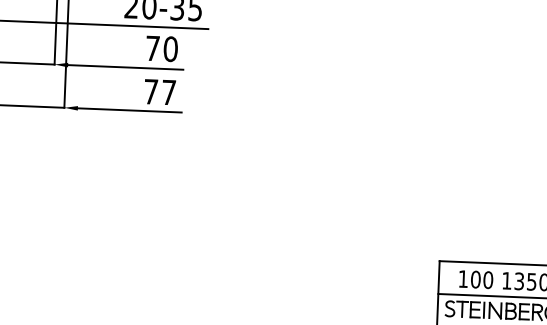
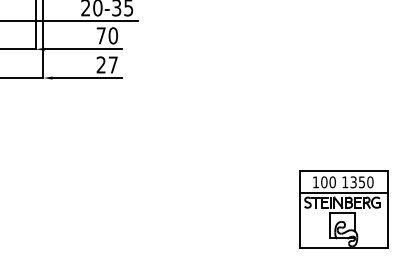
text: (150, 91) -> (100, 64), 77 -> 27

